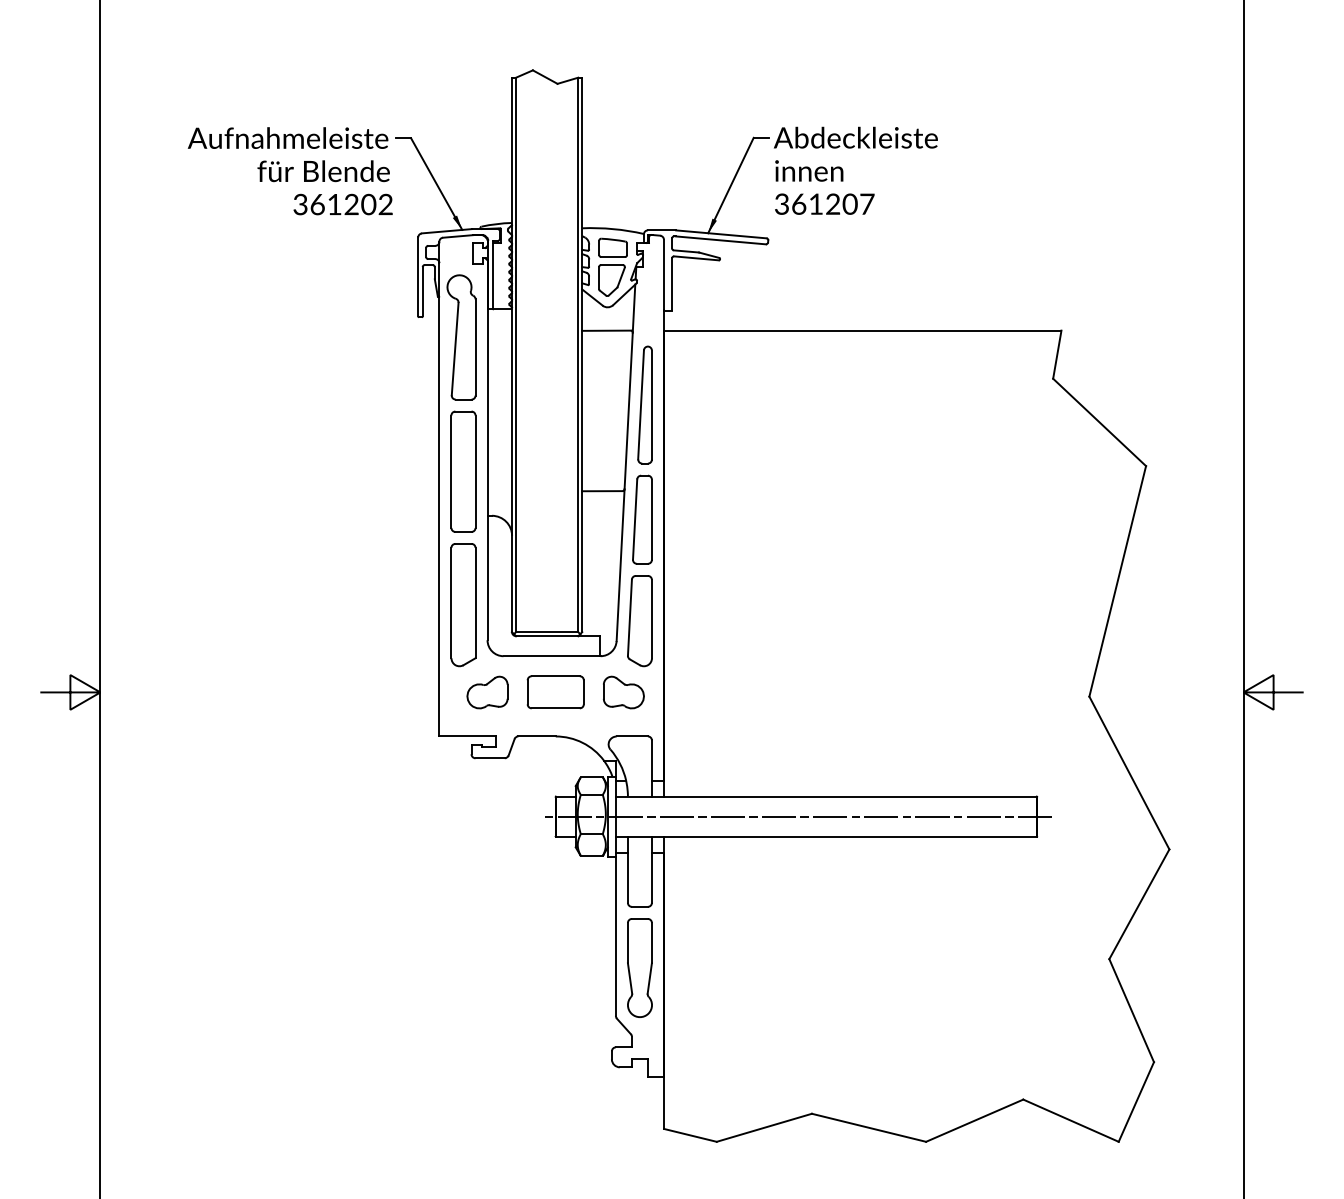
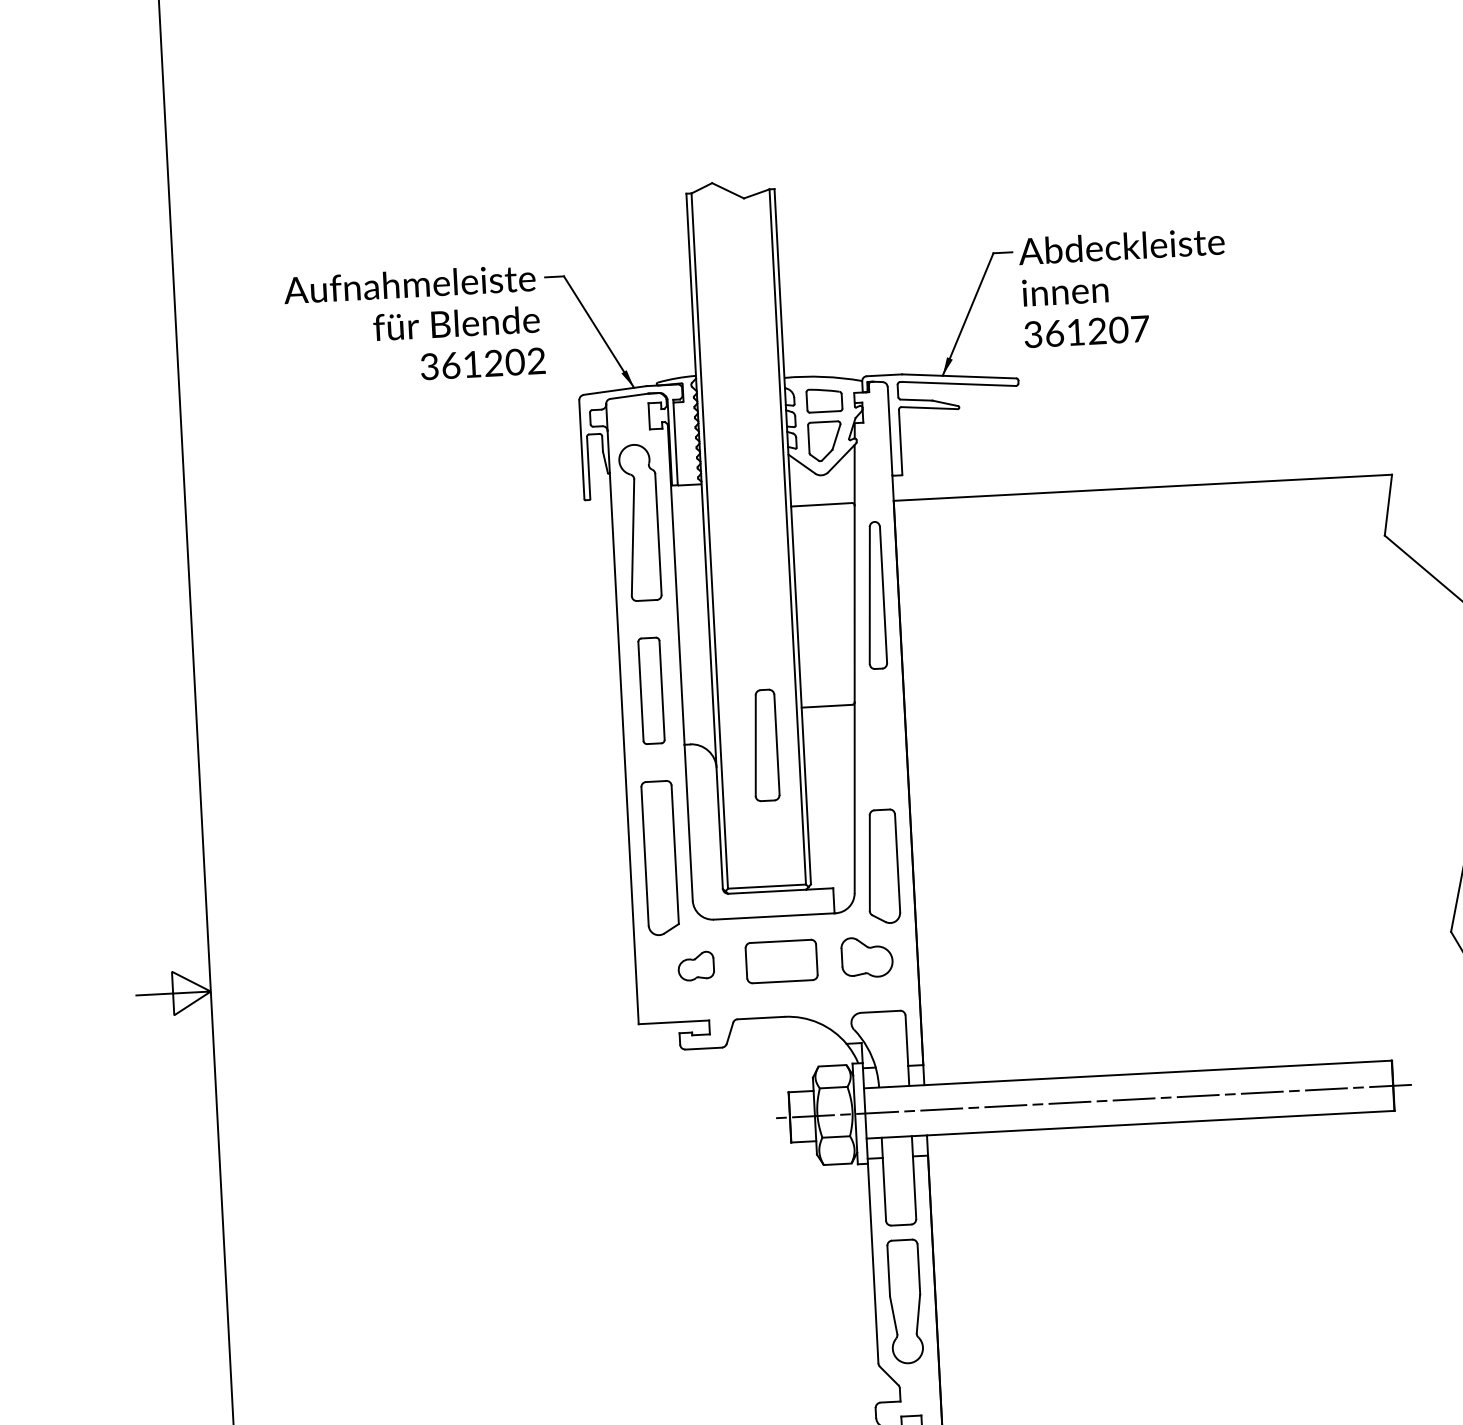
part: (463, 471) -> (651, 690), size x0.7
part: (642, 519) -> (765, 745), moved
part: (487, 692) -> (696, 966), size x0.7

